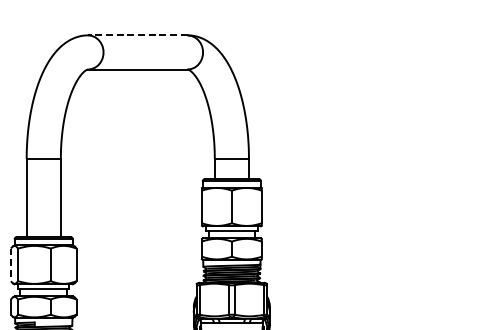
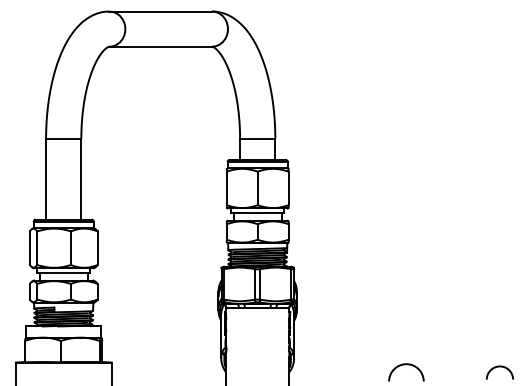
line: (137, 35) -> (160, 11), dashed -> solid
line: (10, 265) -> (29, 248), dashed -> solid

